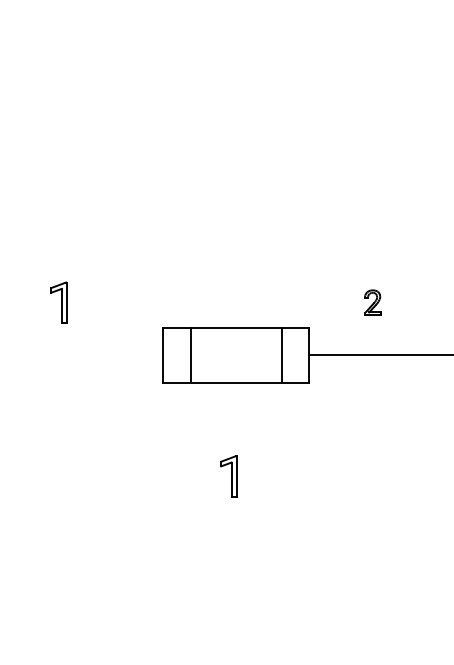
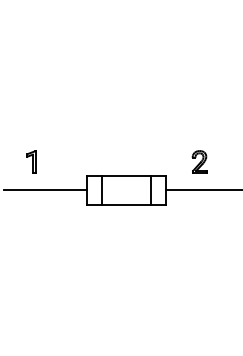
part: (372, 301) -> (199, 161), size x1.67
line: (85, 355) -> (45, 190), added
part: (228, 475) -> (122, 254), removed

